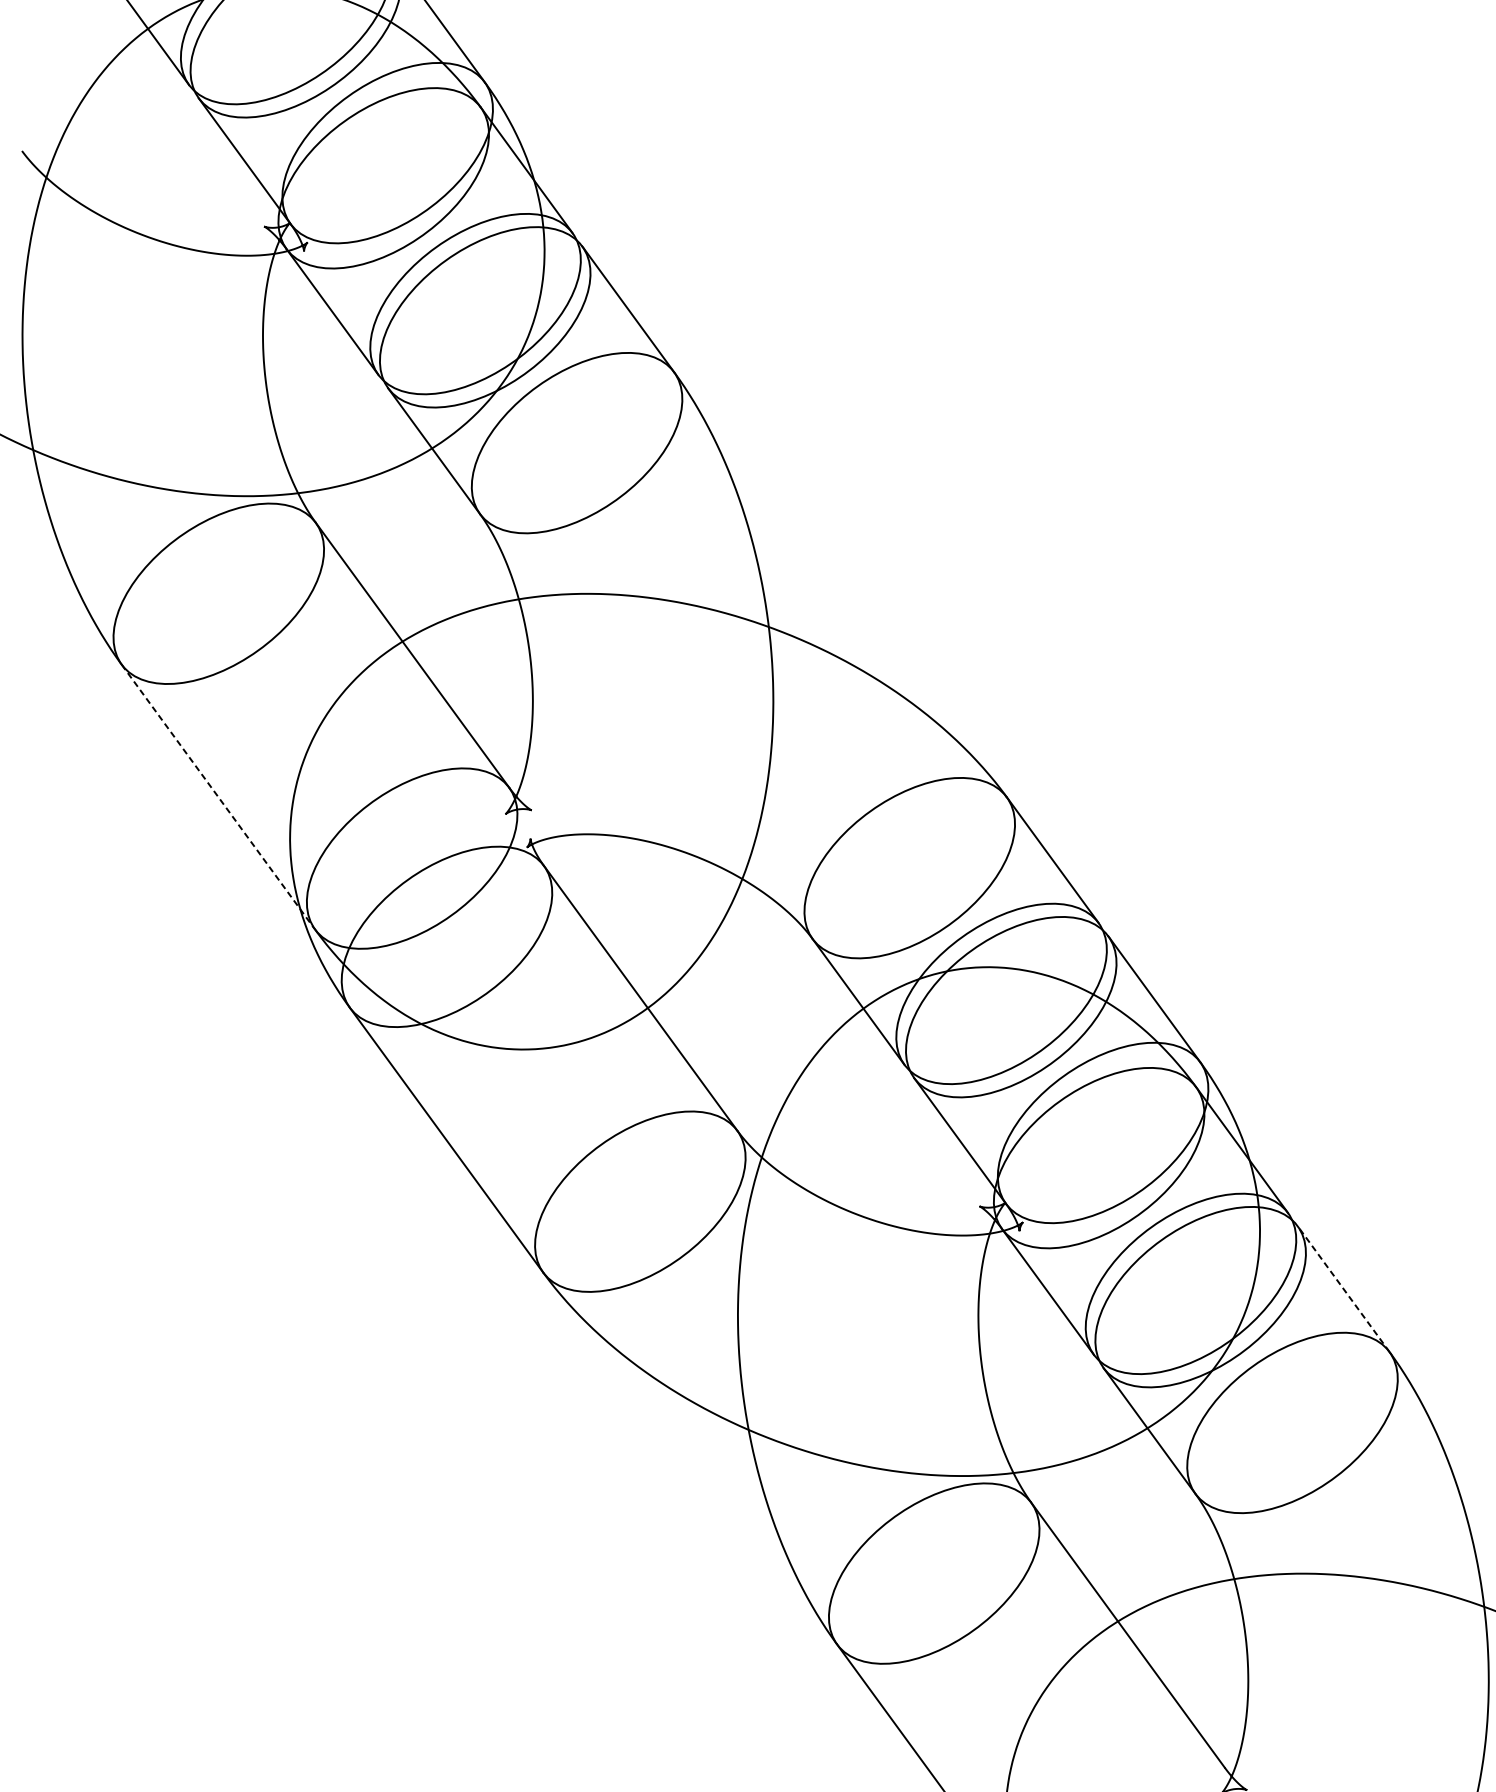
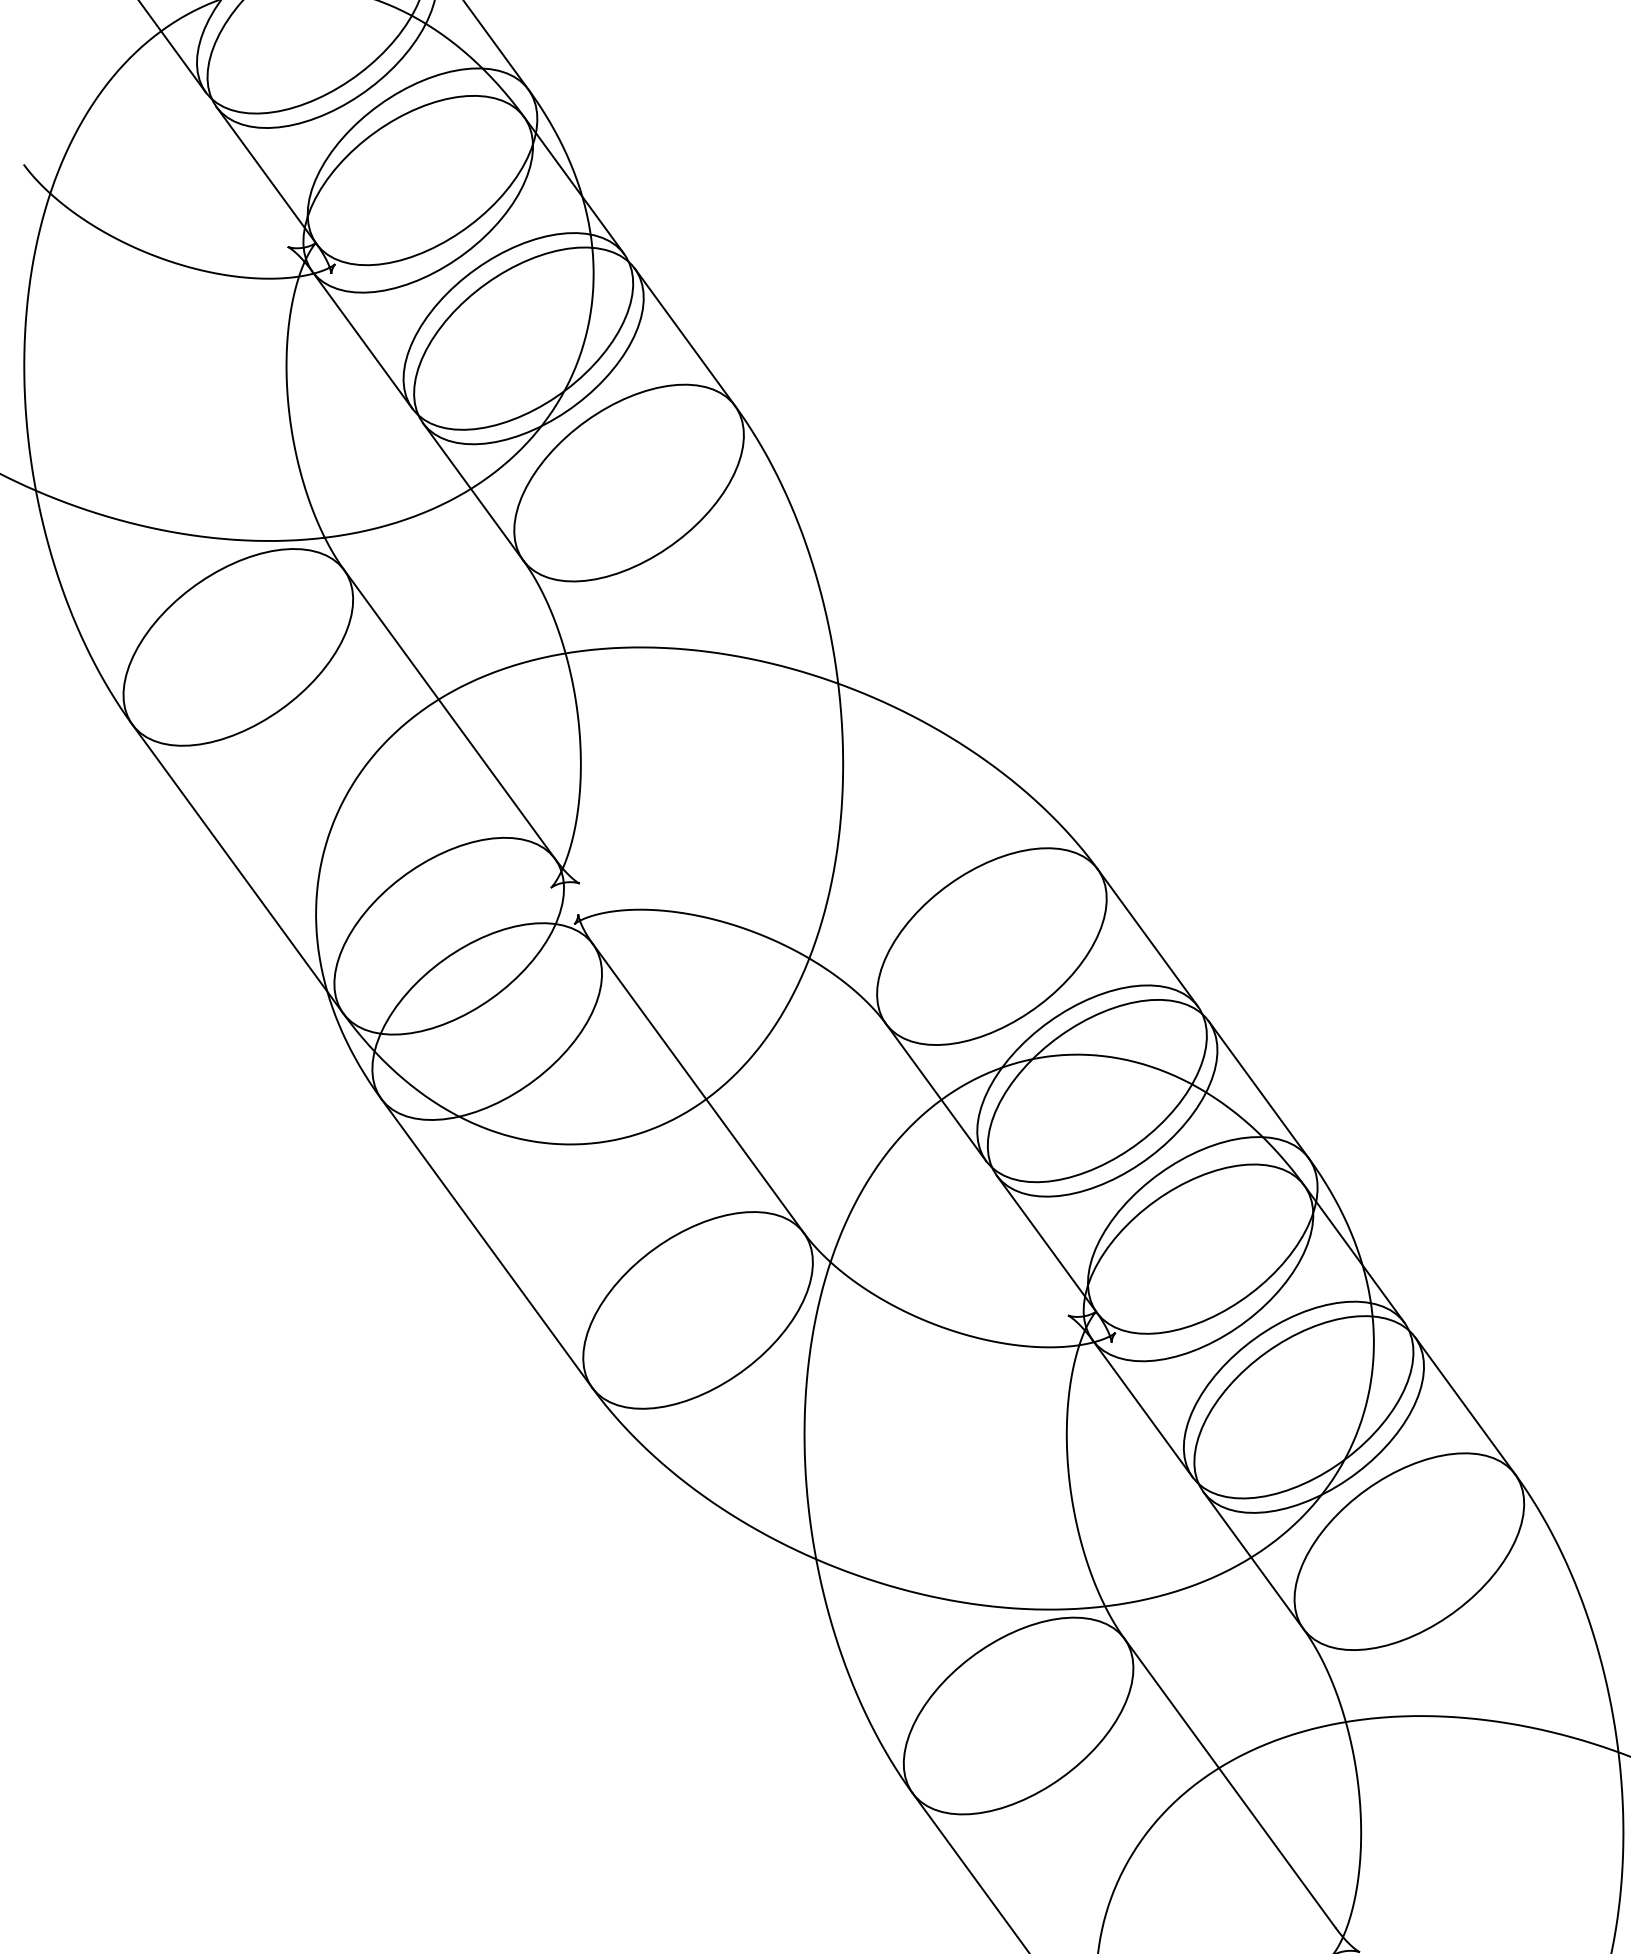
line: (218, 797) -> (237, 869), dashed -> solid
line: (1343, 1288) -> (1465, 1405), dashed -> solid

